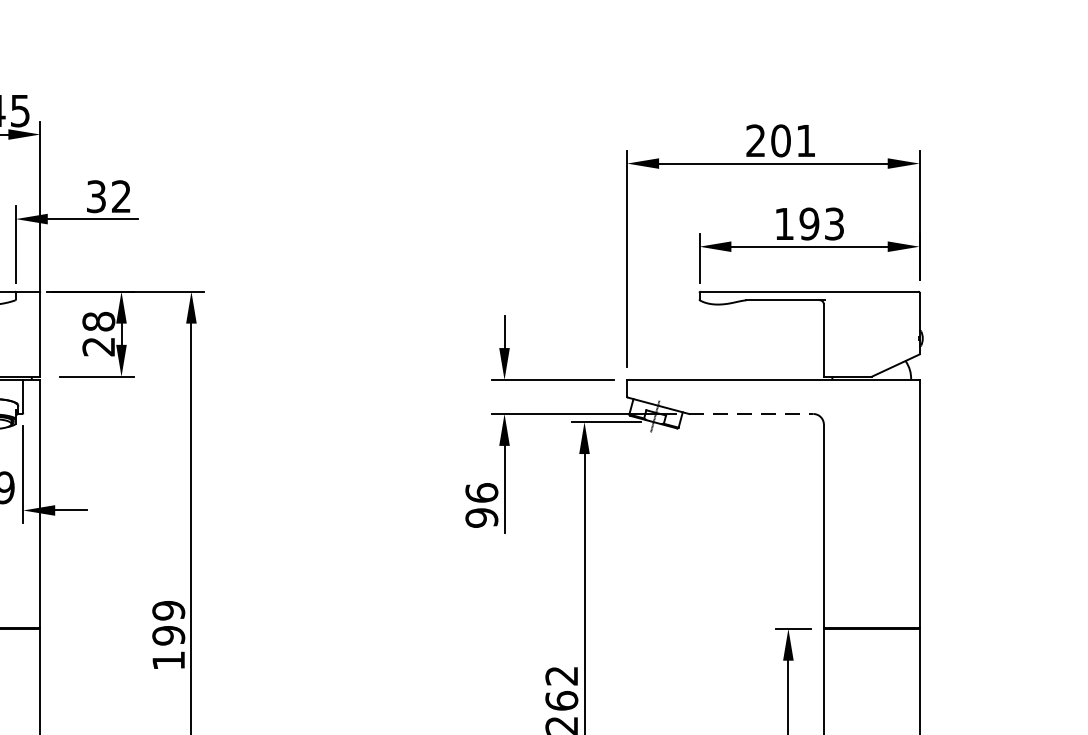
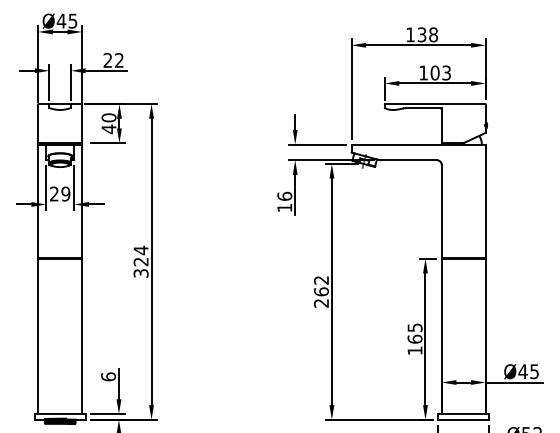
text: (781, 140) -> (422, 34), 201 -> 138
text: (95, 196) -> (107, 60), 32 -> 22
text: (808, 222) -> (434, 72), 193 -> 103
text: (97, 334) -> (108, 123), 28 -> 40
line: (751, 414) -> (408, 160), dashed -> solid
text: (481, 517) -> (284, 207), 96 -> 16
text: (167, 634) -> (140, 261), 199 -> 324

